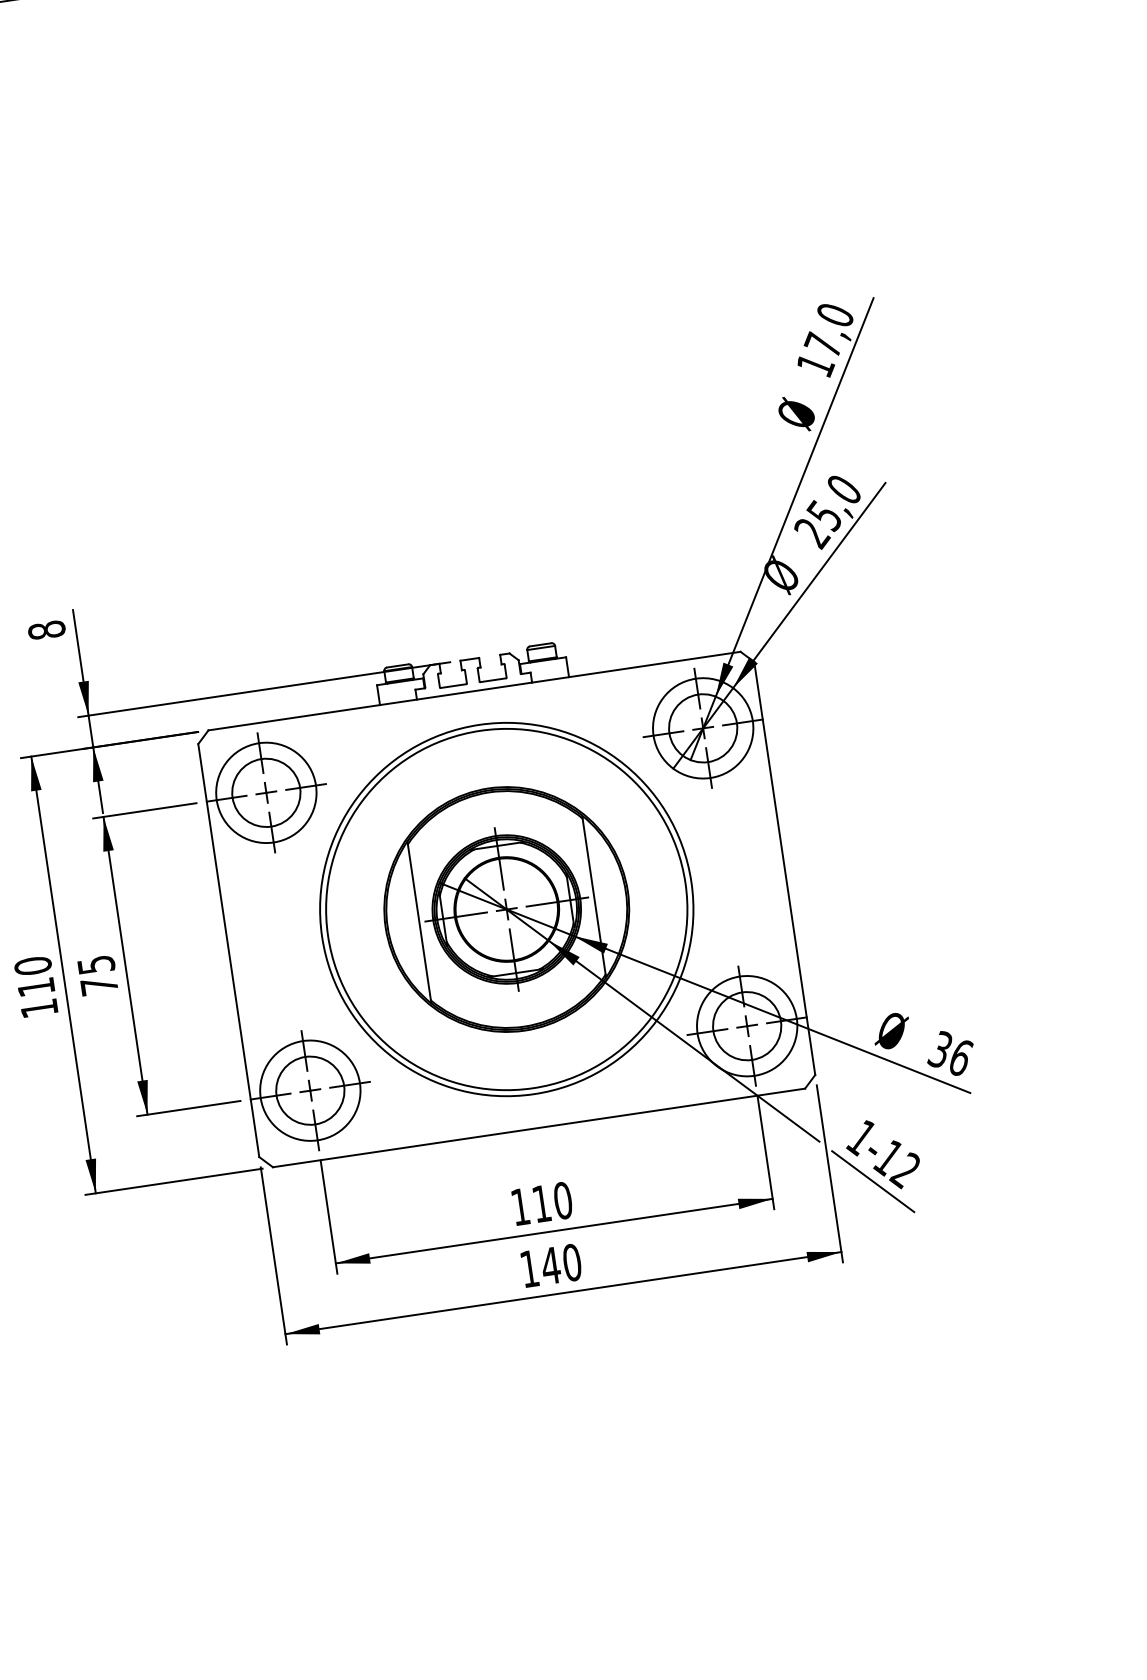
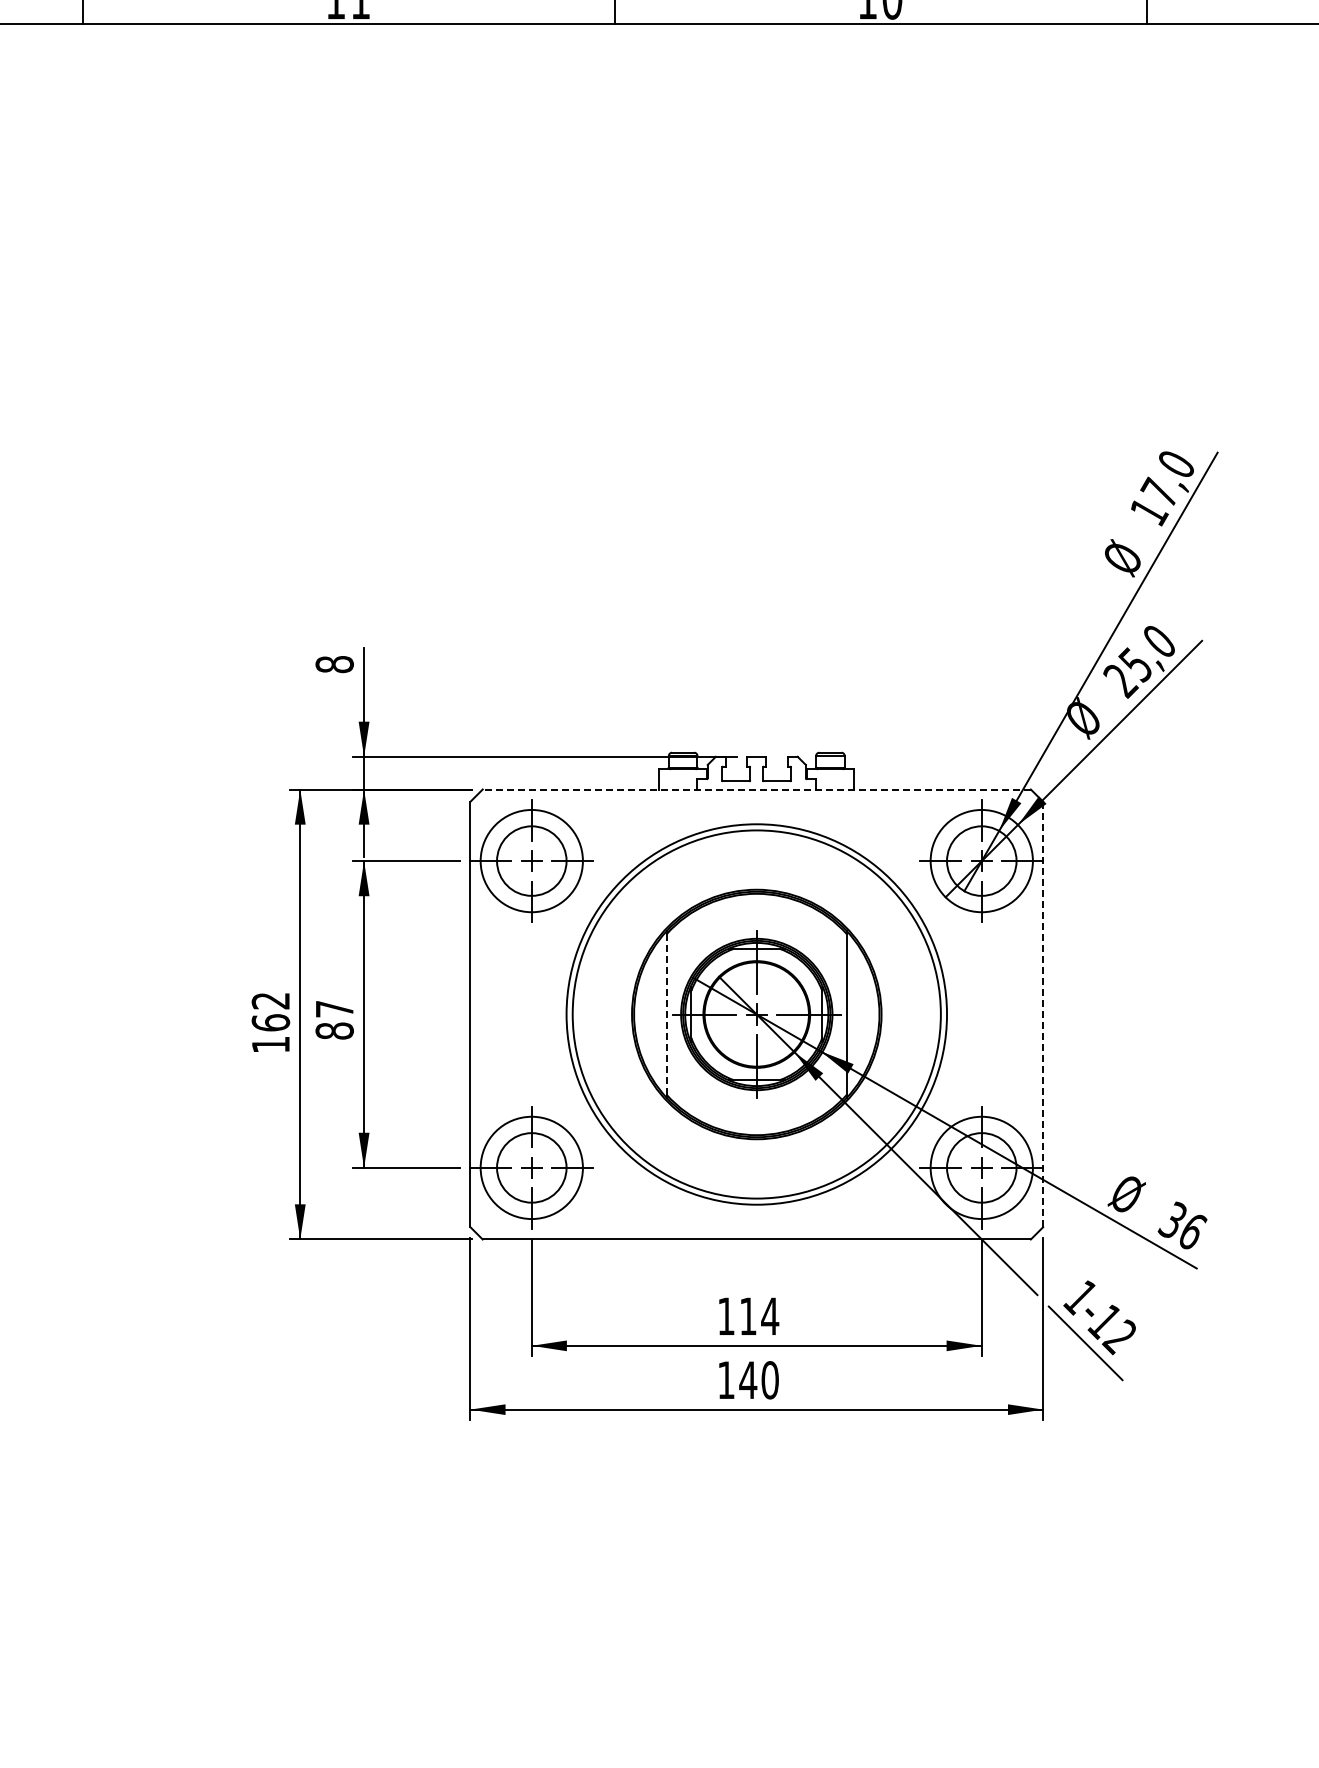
line: (474, 691) -> (756, 789), solid -> dashed
line: (785, 868) -> (1043, 1014), solid -> dashed
line: (419, 923) -> (666, 1015), solid -> dashed
text: (97, 975) -> (334, 1020), 75 -> 87
text: (34, 976) -> (270, 1011), 110 -> 162
text: (563, 1200) -> (770, 1316), 110 -> 114

